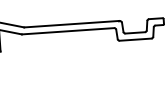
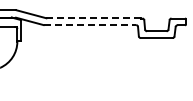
line: (71, 24) -> (93, 18), solid -> dashed
line: (68, 31) -> (90, 25), solid -> dashed

